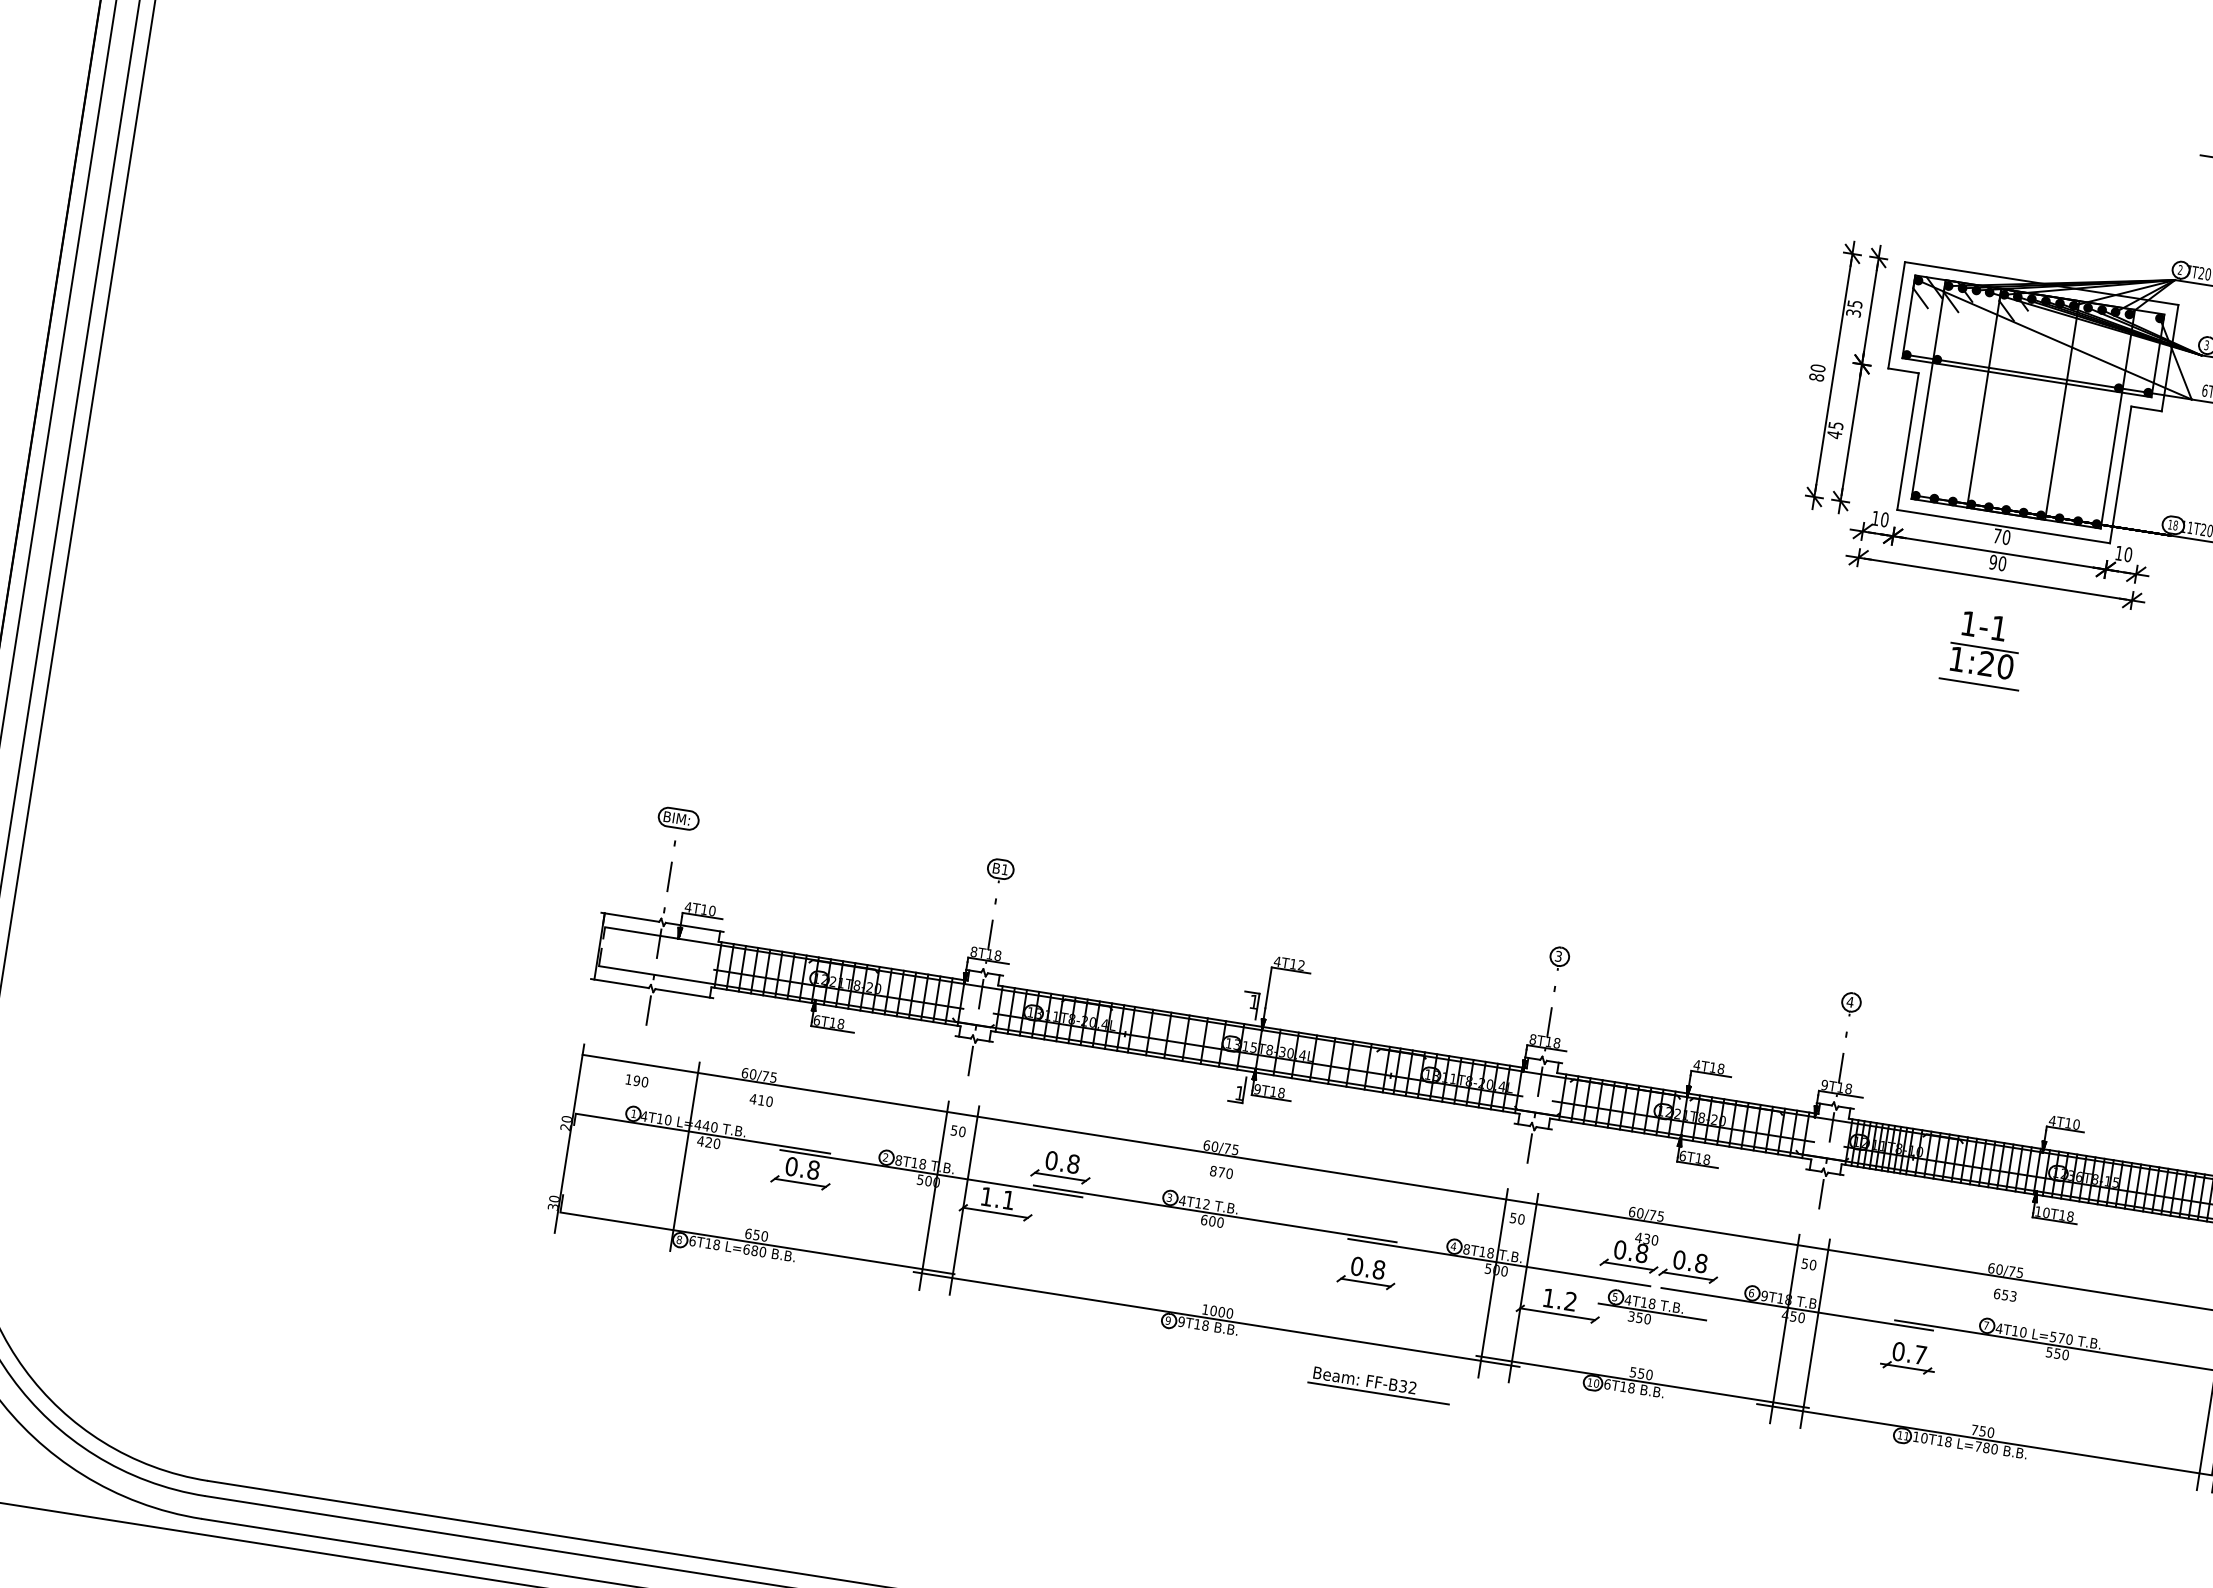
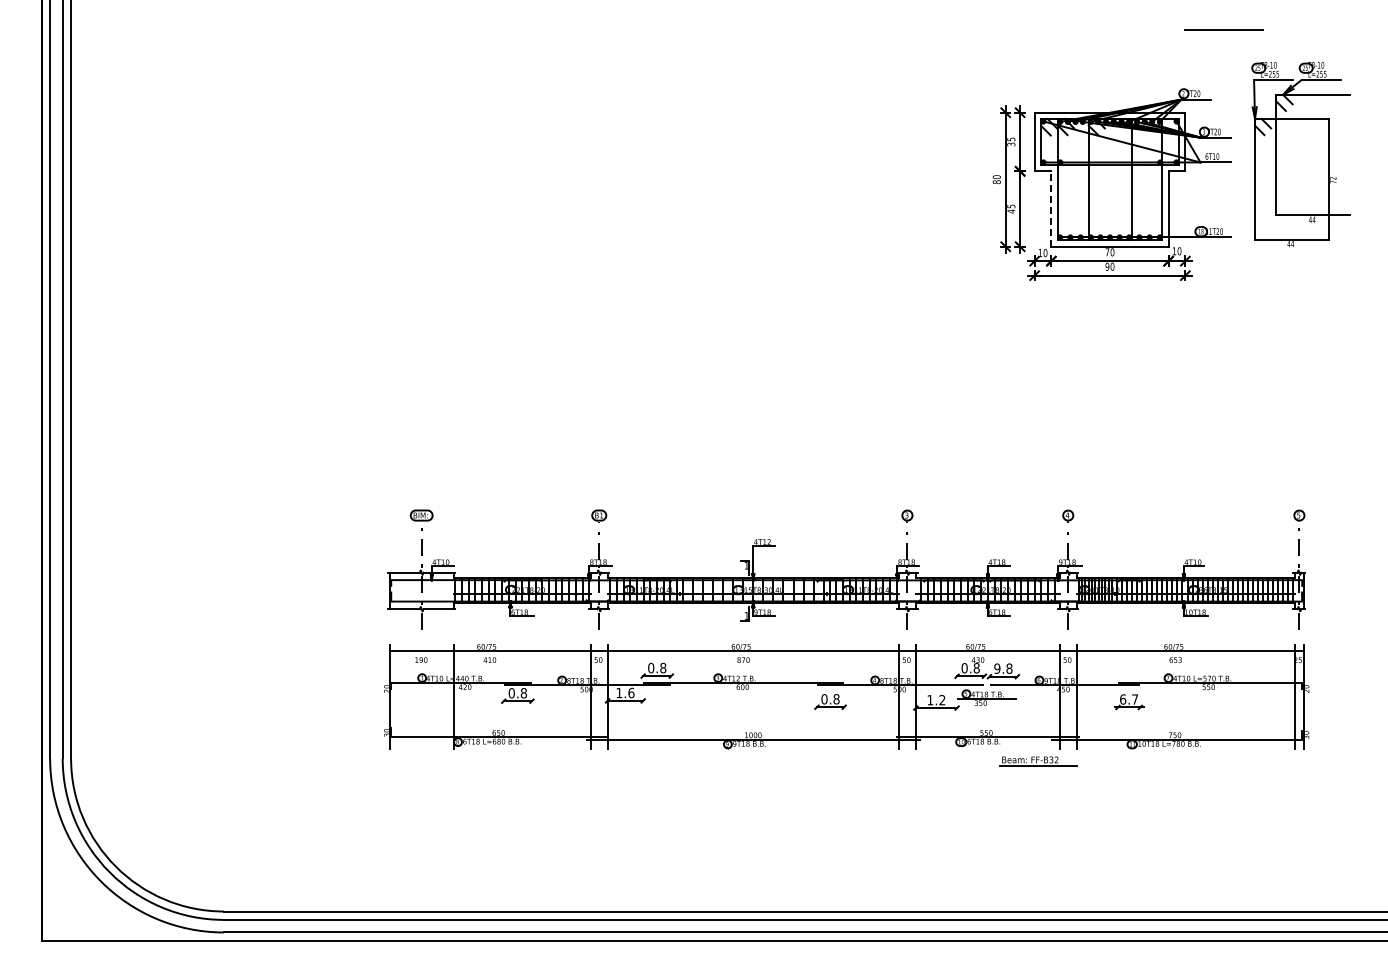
line: (1908, 442) -> (1051, 209), solid -> dashed
part: (1983, 649) -> (1109, 314), removed
text: (1009, 1199) -> (631, 692), 1.1 -> 1.6
text: (1679, 1259) -> (997, 668), 0.8 -> 9.8
text: (1899, 1351) -> (1123, 699), 0.7 -> 6.7
part: (1379, 1385) -> (1038, 761), moved

